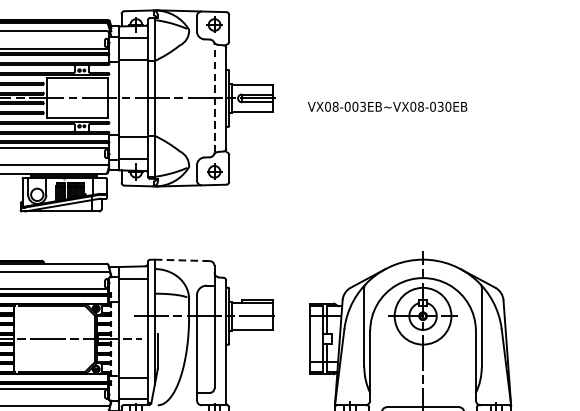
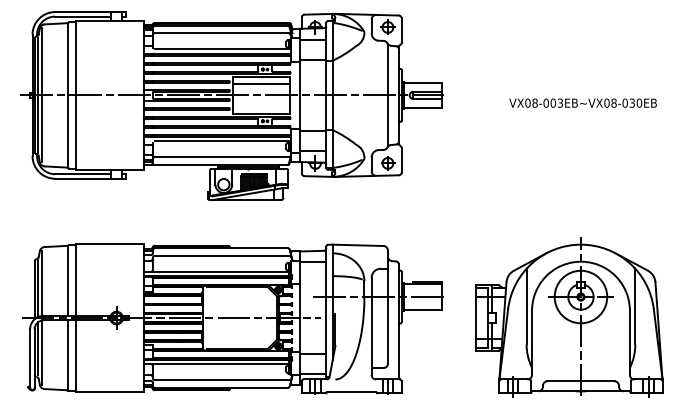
line: (76, 85) -> (260, 83), added
line: (214, 98) -> (387, 95), dashed -> solid
text: (386, 106) -> (582, 102), moved
line: (182, 260) -> (358, 245), dashed -> solid

